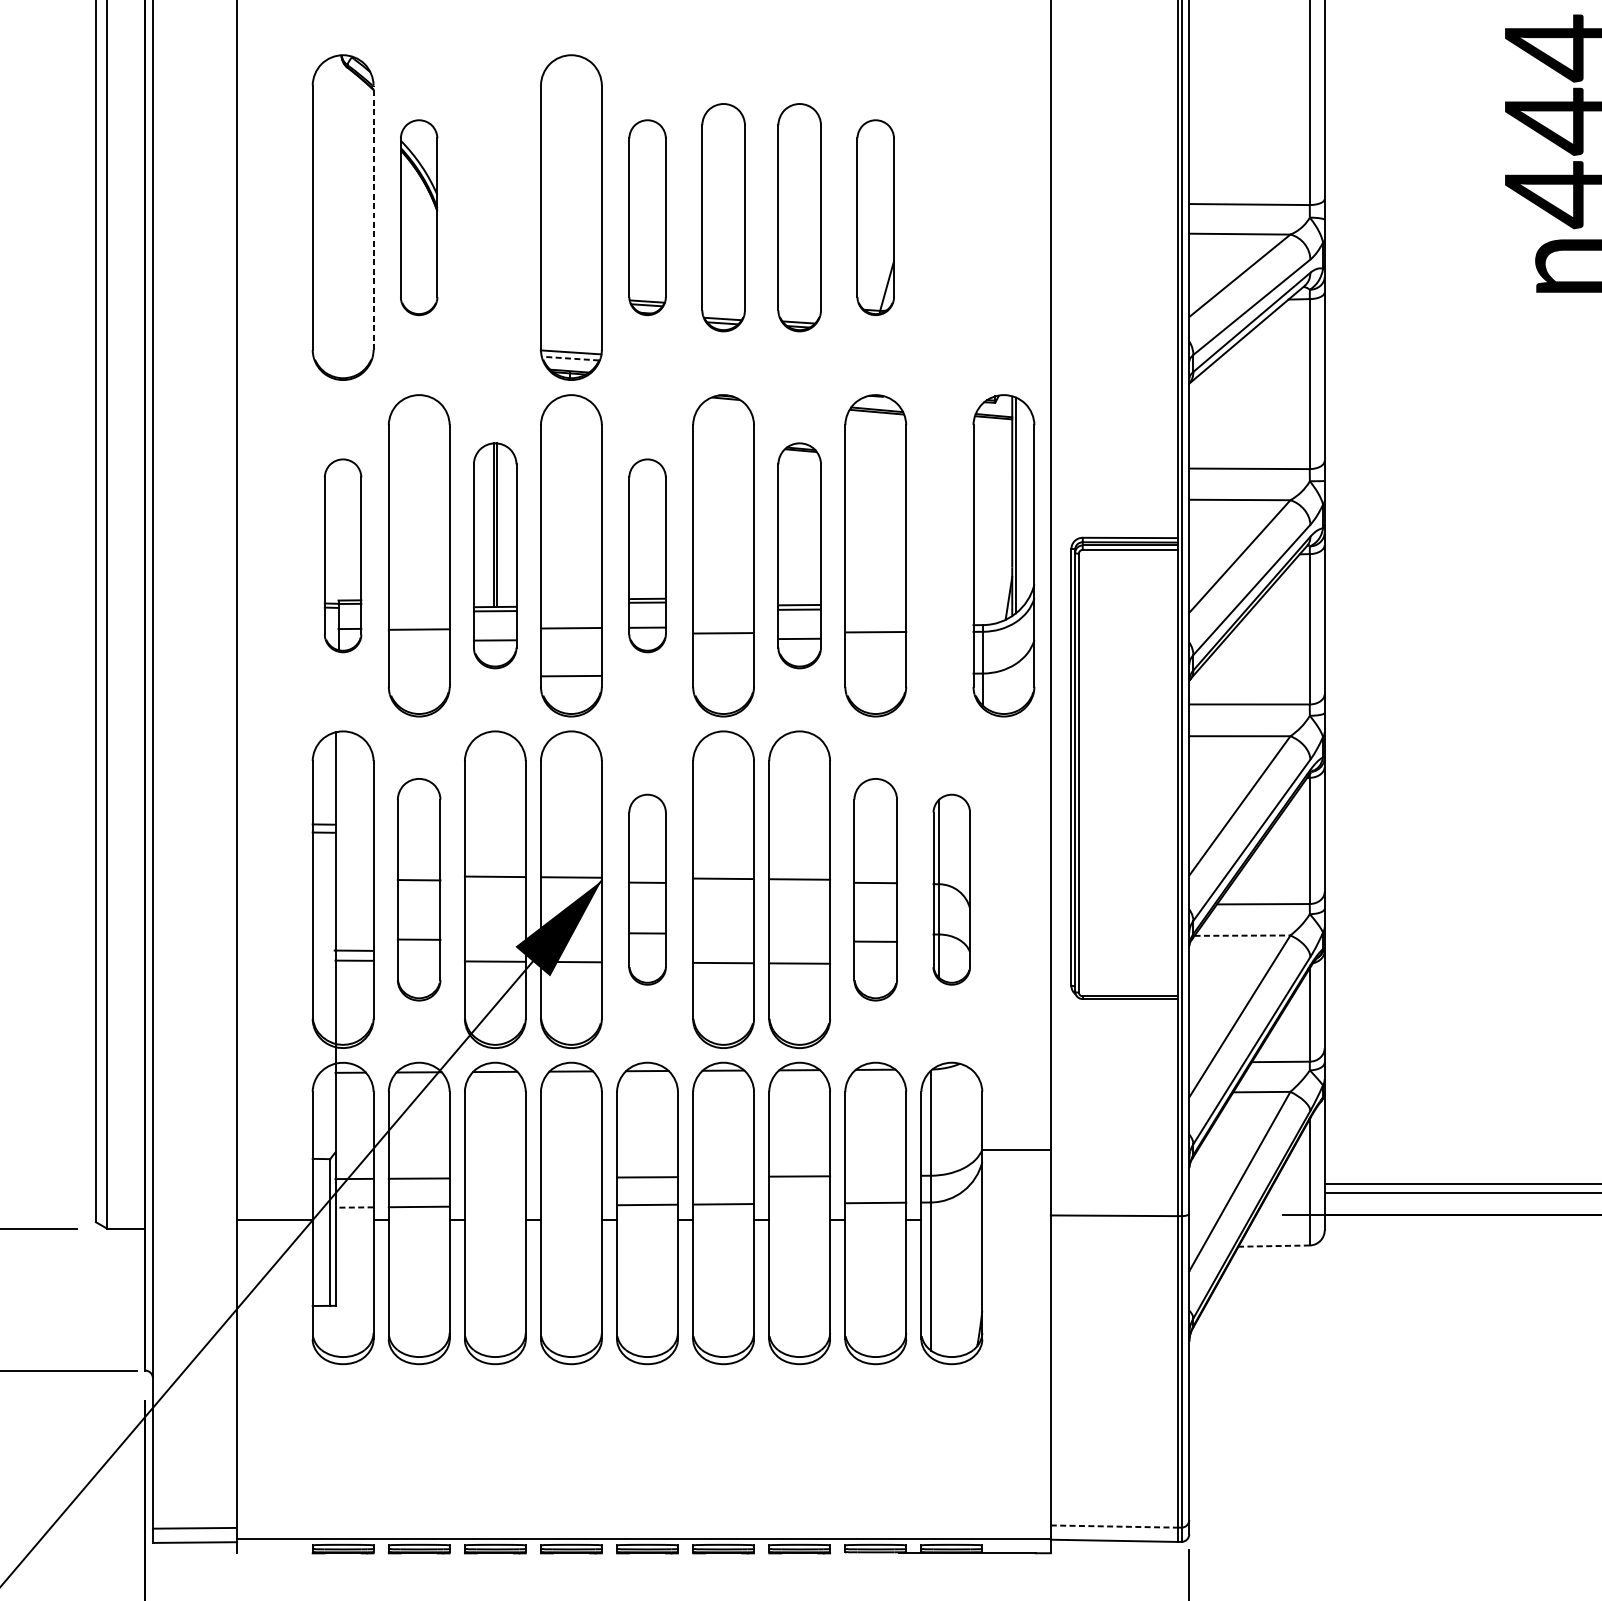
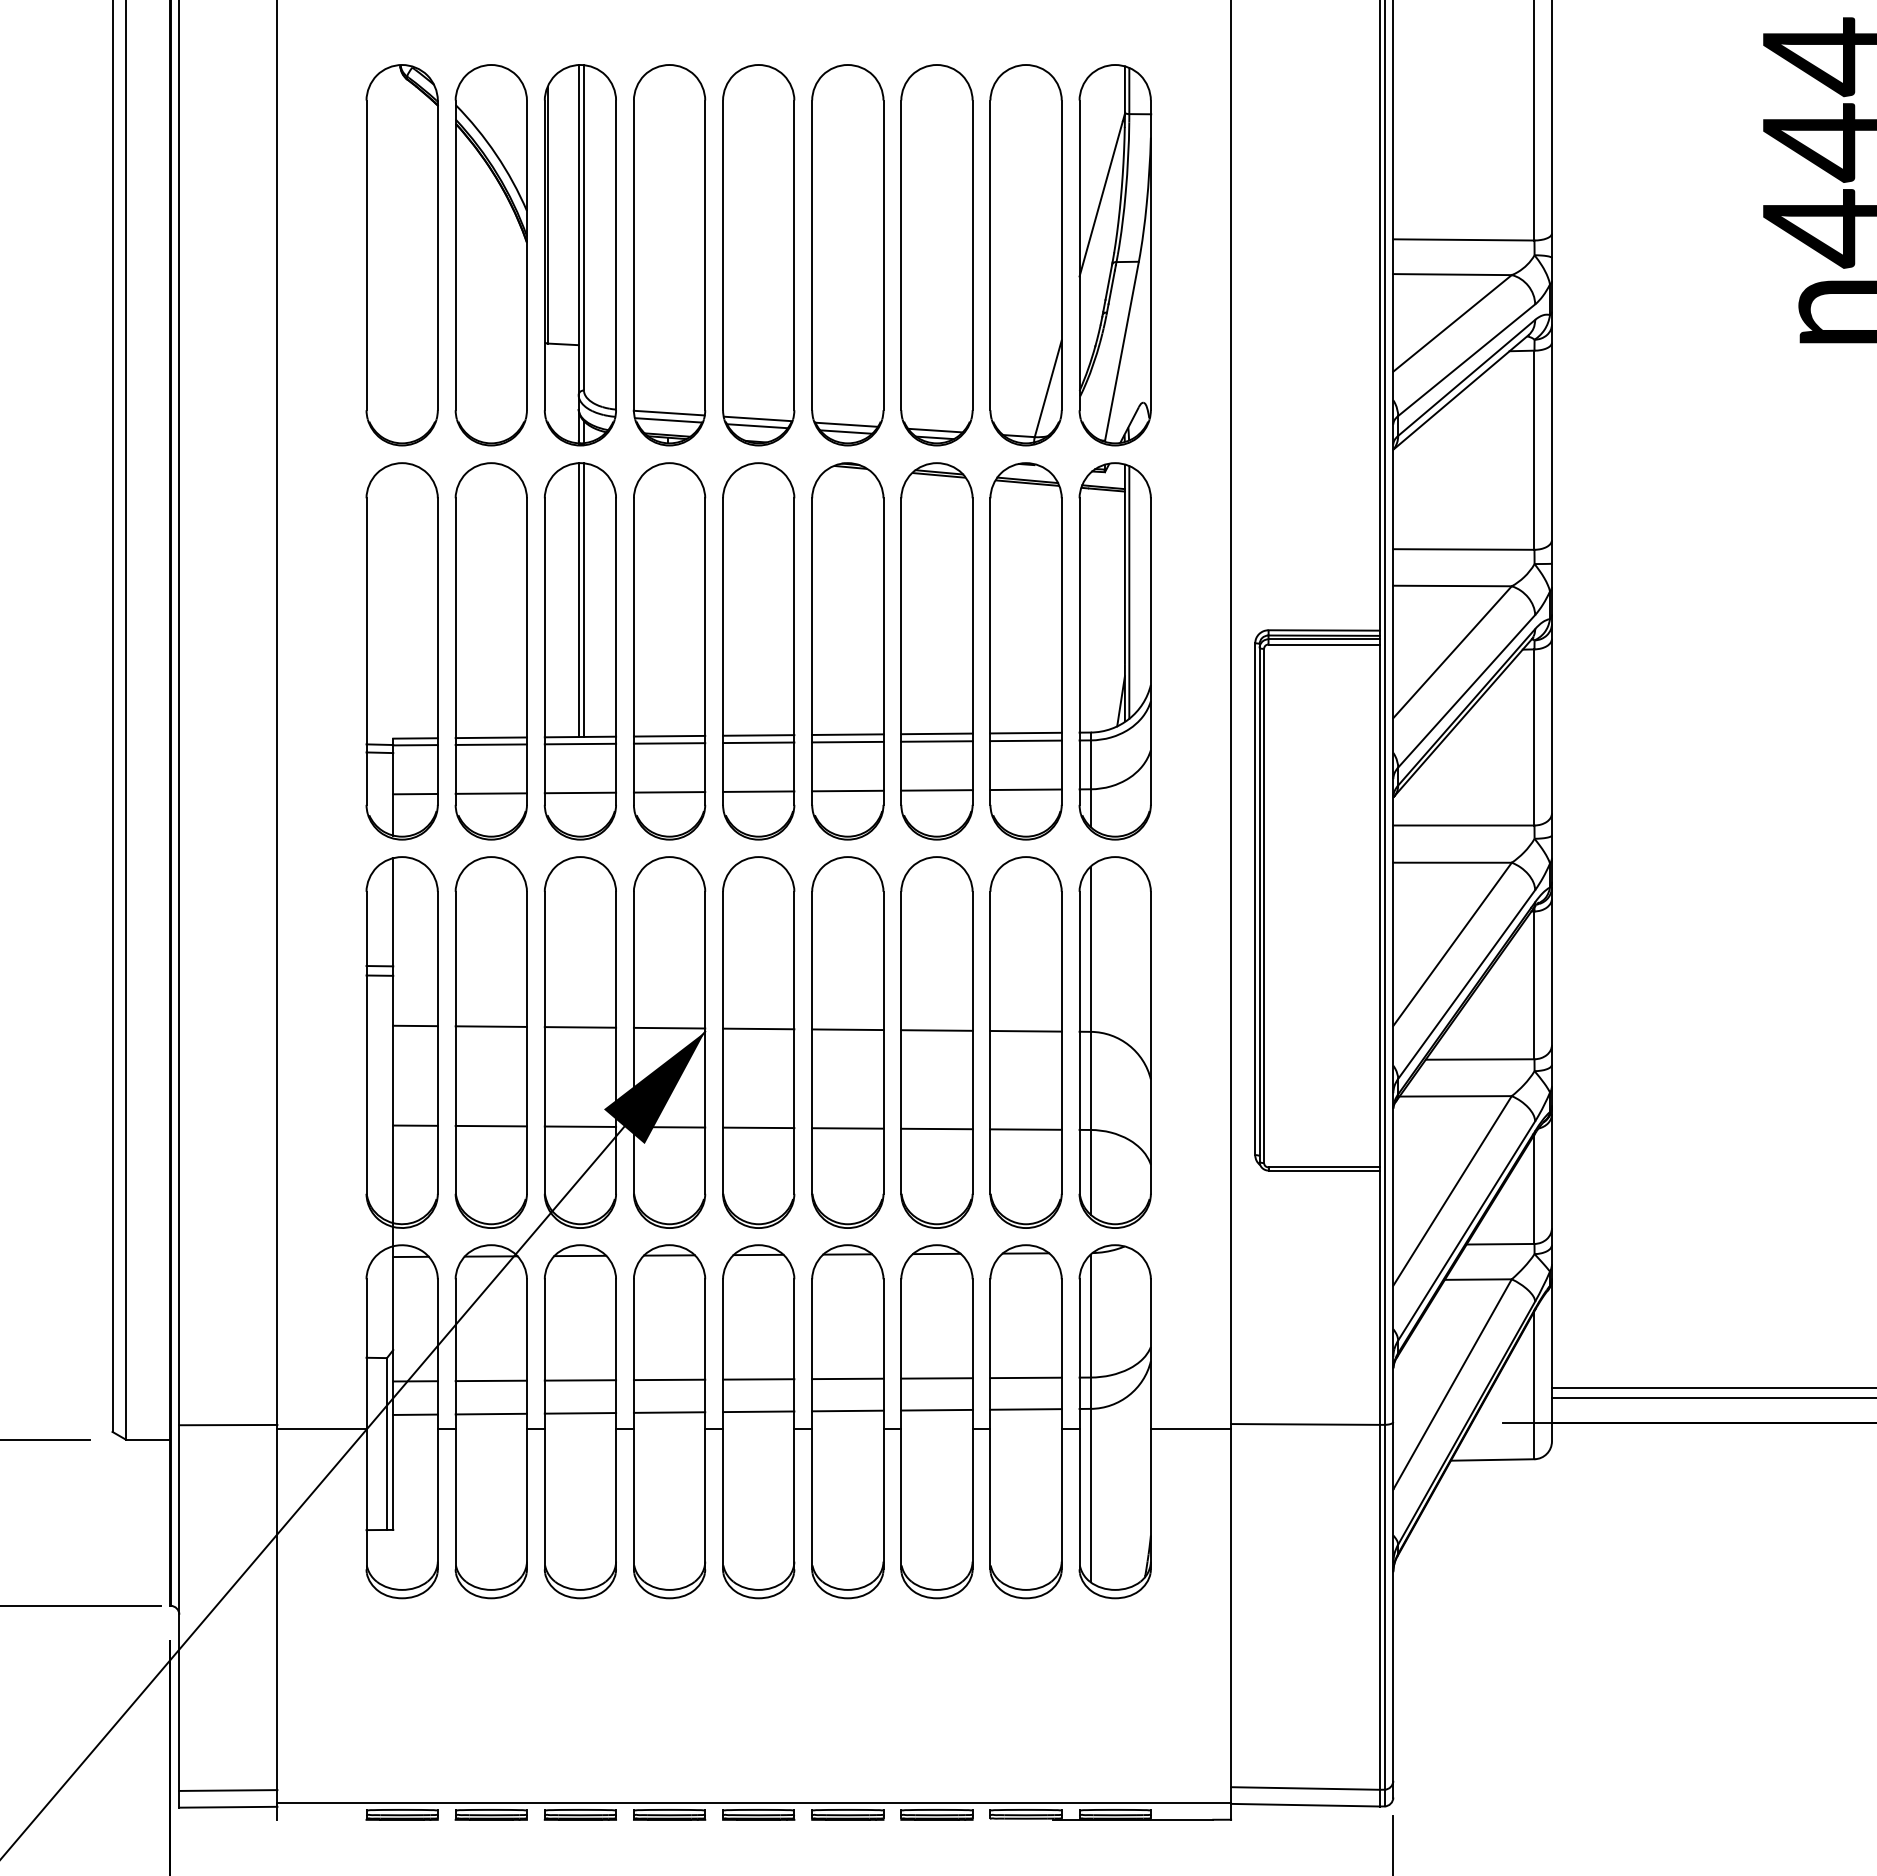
line: (373, 217) -> (437, 255), dashed -> solid
part: (418, 217) -> (490, 255), size x1.67
part: (494, 217) -> (579, 255), added
part: (647, 217) -> (758, 255), size x1.67
part: (723, 217) -> (847, 255), size x1.43
part: (799, 217) -> (936, 255), size x1.43
part: (875, 217) -> (1025, 255), size x1.67
part: (952, 217) -> (1115, 255), added
line: (570, 358) -> (668, 420), dashed -> solid
part: (342, 555) -> (401, 651), size x1.67
part: (494, 555) -> (579, 651), size x1.43
part: (647, 555) -> (758, 651), size x1.67
part: (799, 555) -> (936, 651), size x1.43
part: (1003, 555) -> (1114, 651), moved
line: (875, 625) -> (1025, 732), added
line: (723, 626) -> (847, 734), added
line: (571, 634) -> (669, 743), added
line: (418, 635) -> (490, 744), added
line: (875, 673) -> (1025, 789), added
line: (723, 674) -> (847, 790), added
line: (418, 677) -> (490, 793), added
part: (418, 889) -> (490, 1042), size x1.43
part: (647, 889) -> (758, 1042), size x1.67
part: (875, 889) -> (1025, 1042), size x1.43
part: (951, 889) -> (1114, 1042), size x1.67
line: (1243, 935) -> (1456, 1096), dashed -> solid
line: (353, 950) -> (415, 1025), moved
line: (1016, 1150) -> (1190, 1429), moved
line: (875, 1175) -> (1025, 1377), added
line: (723, 1176) -> (847, 1378), added
line: (571, 1177) -> (669, 1379), added
line: (495, 1178) -> (580, 1380), added
line: (799, 1203) -> (936, 1409), added
line: (571, 1205) -> (669, 1412), added
line: (495, 1206) -> (580, 1413), added
line: (354, 1207) -> (415, 1414), dashed -> solid
line: (194, 1215) -> (228, 1424), added
line: (1273, 1245) -> (1492, 1459), dashed -> solid
line: (1115, 1526) -> (1306, 1788), dashed -> solid

